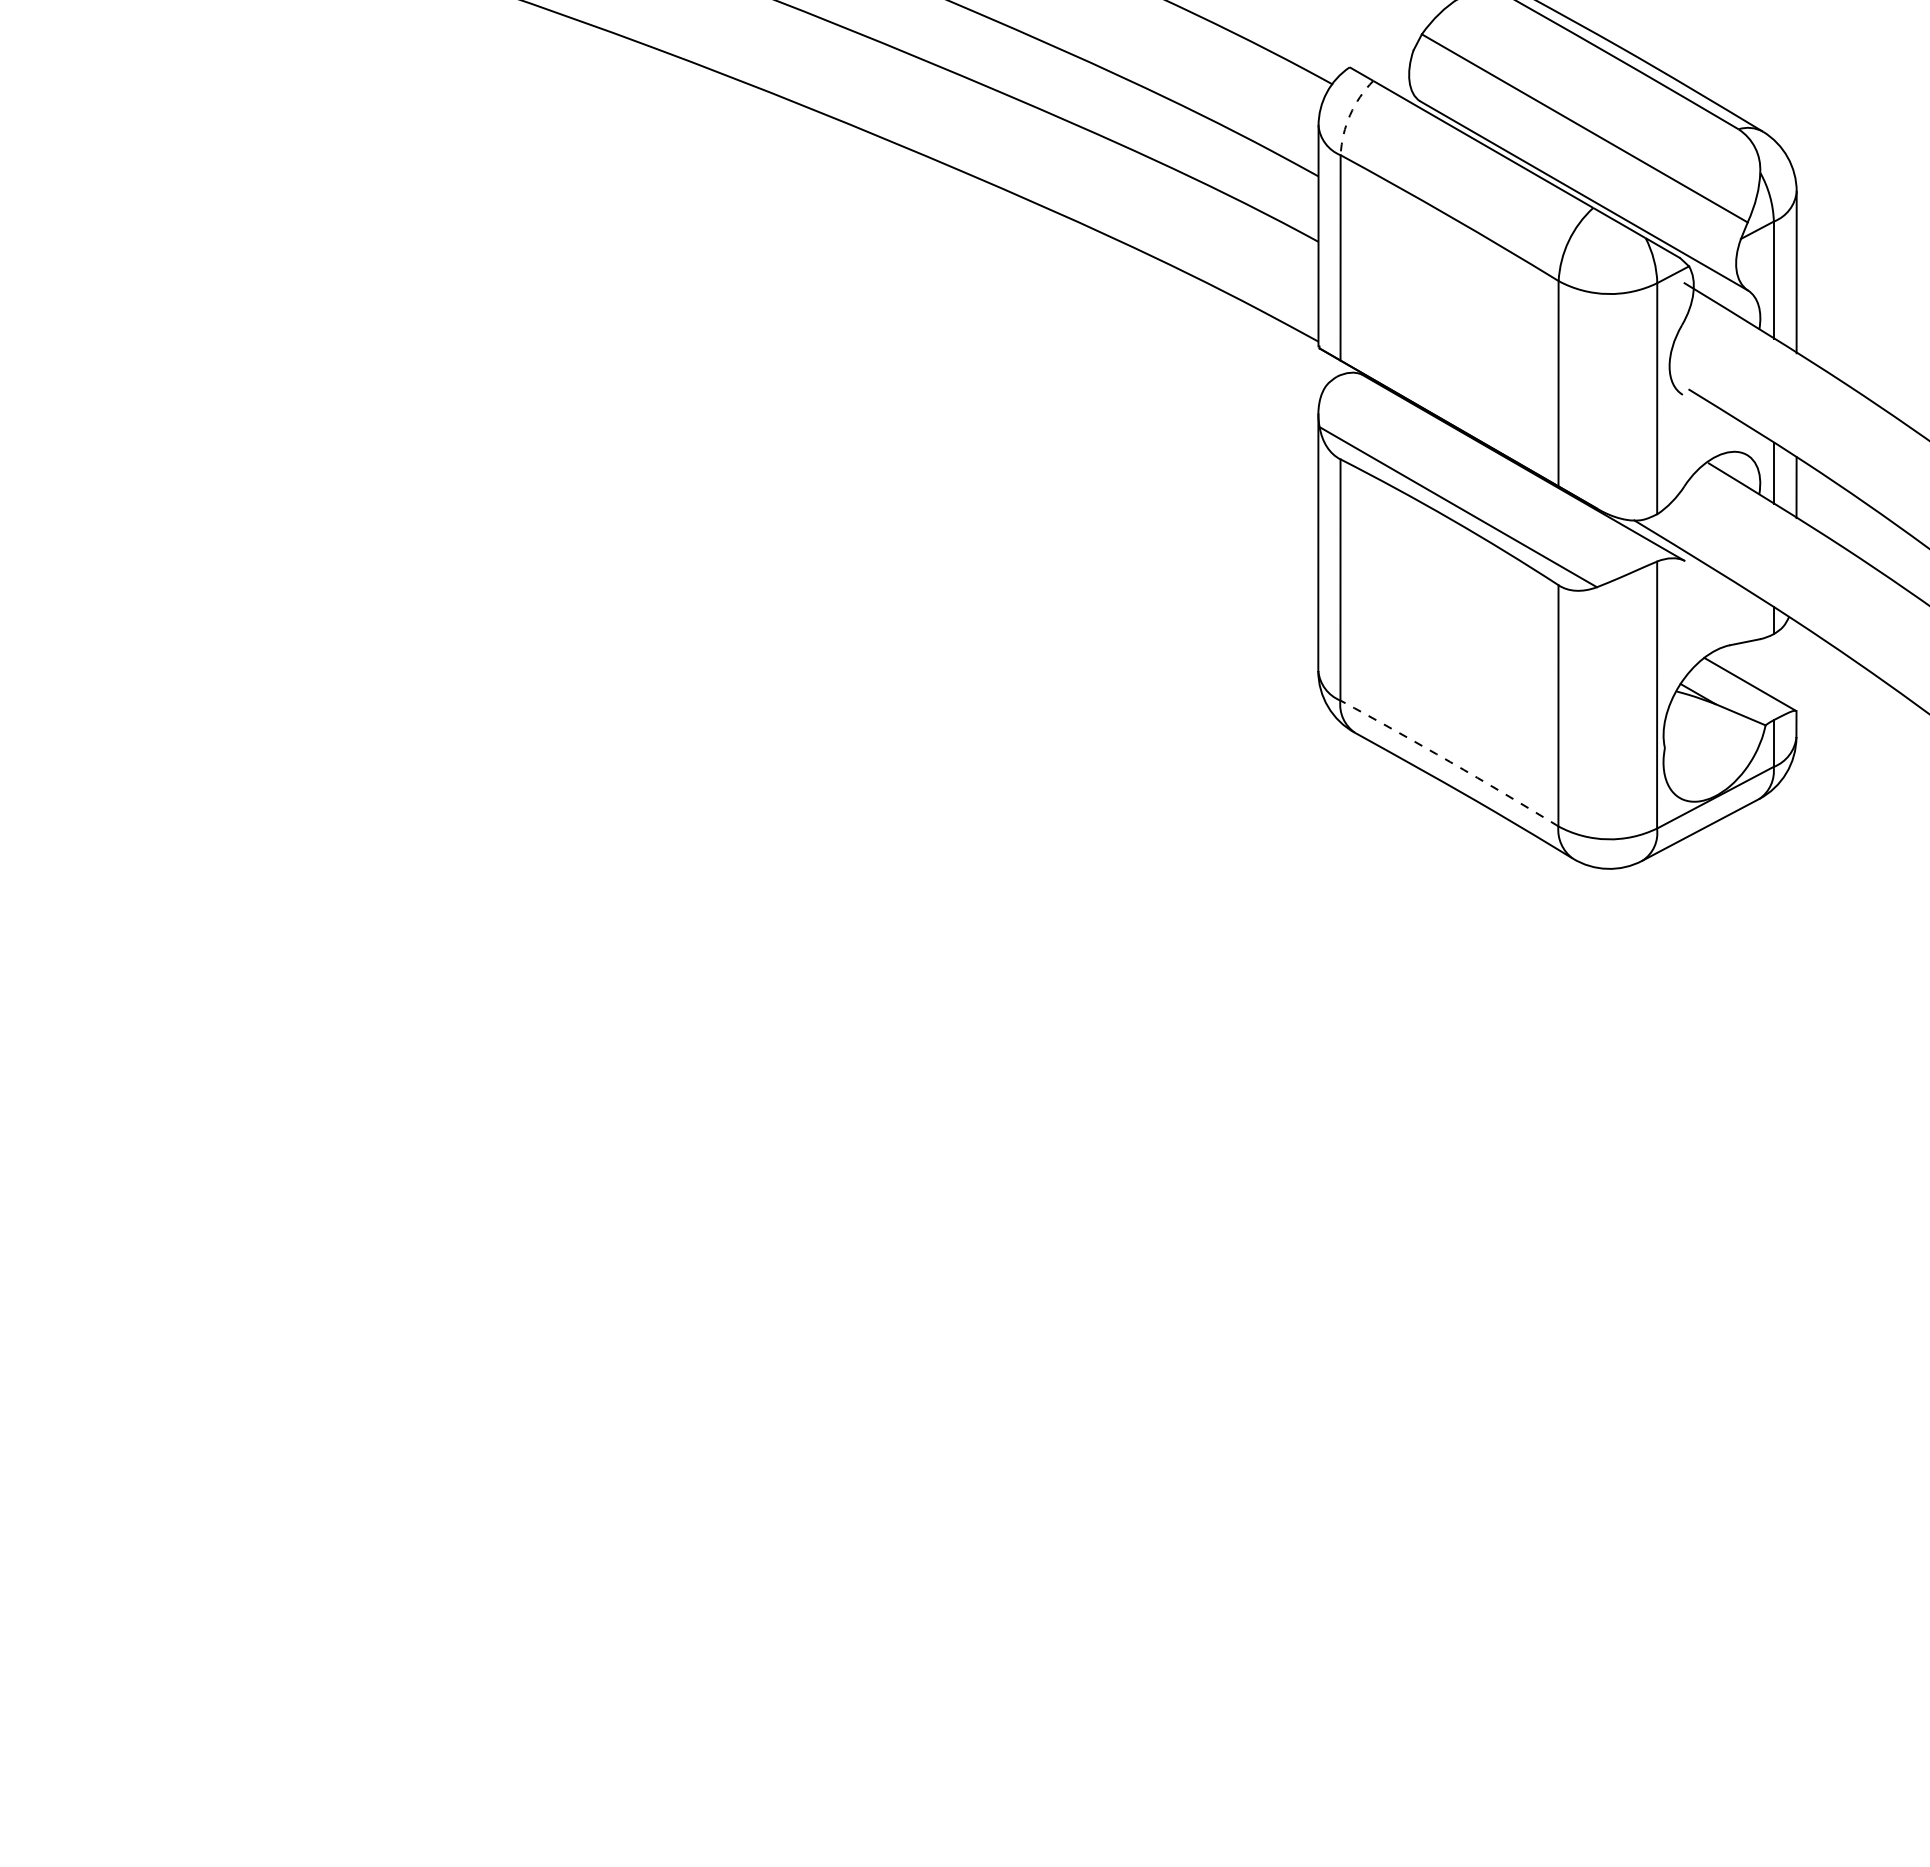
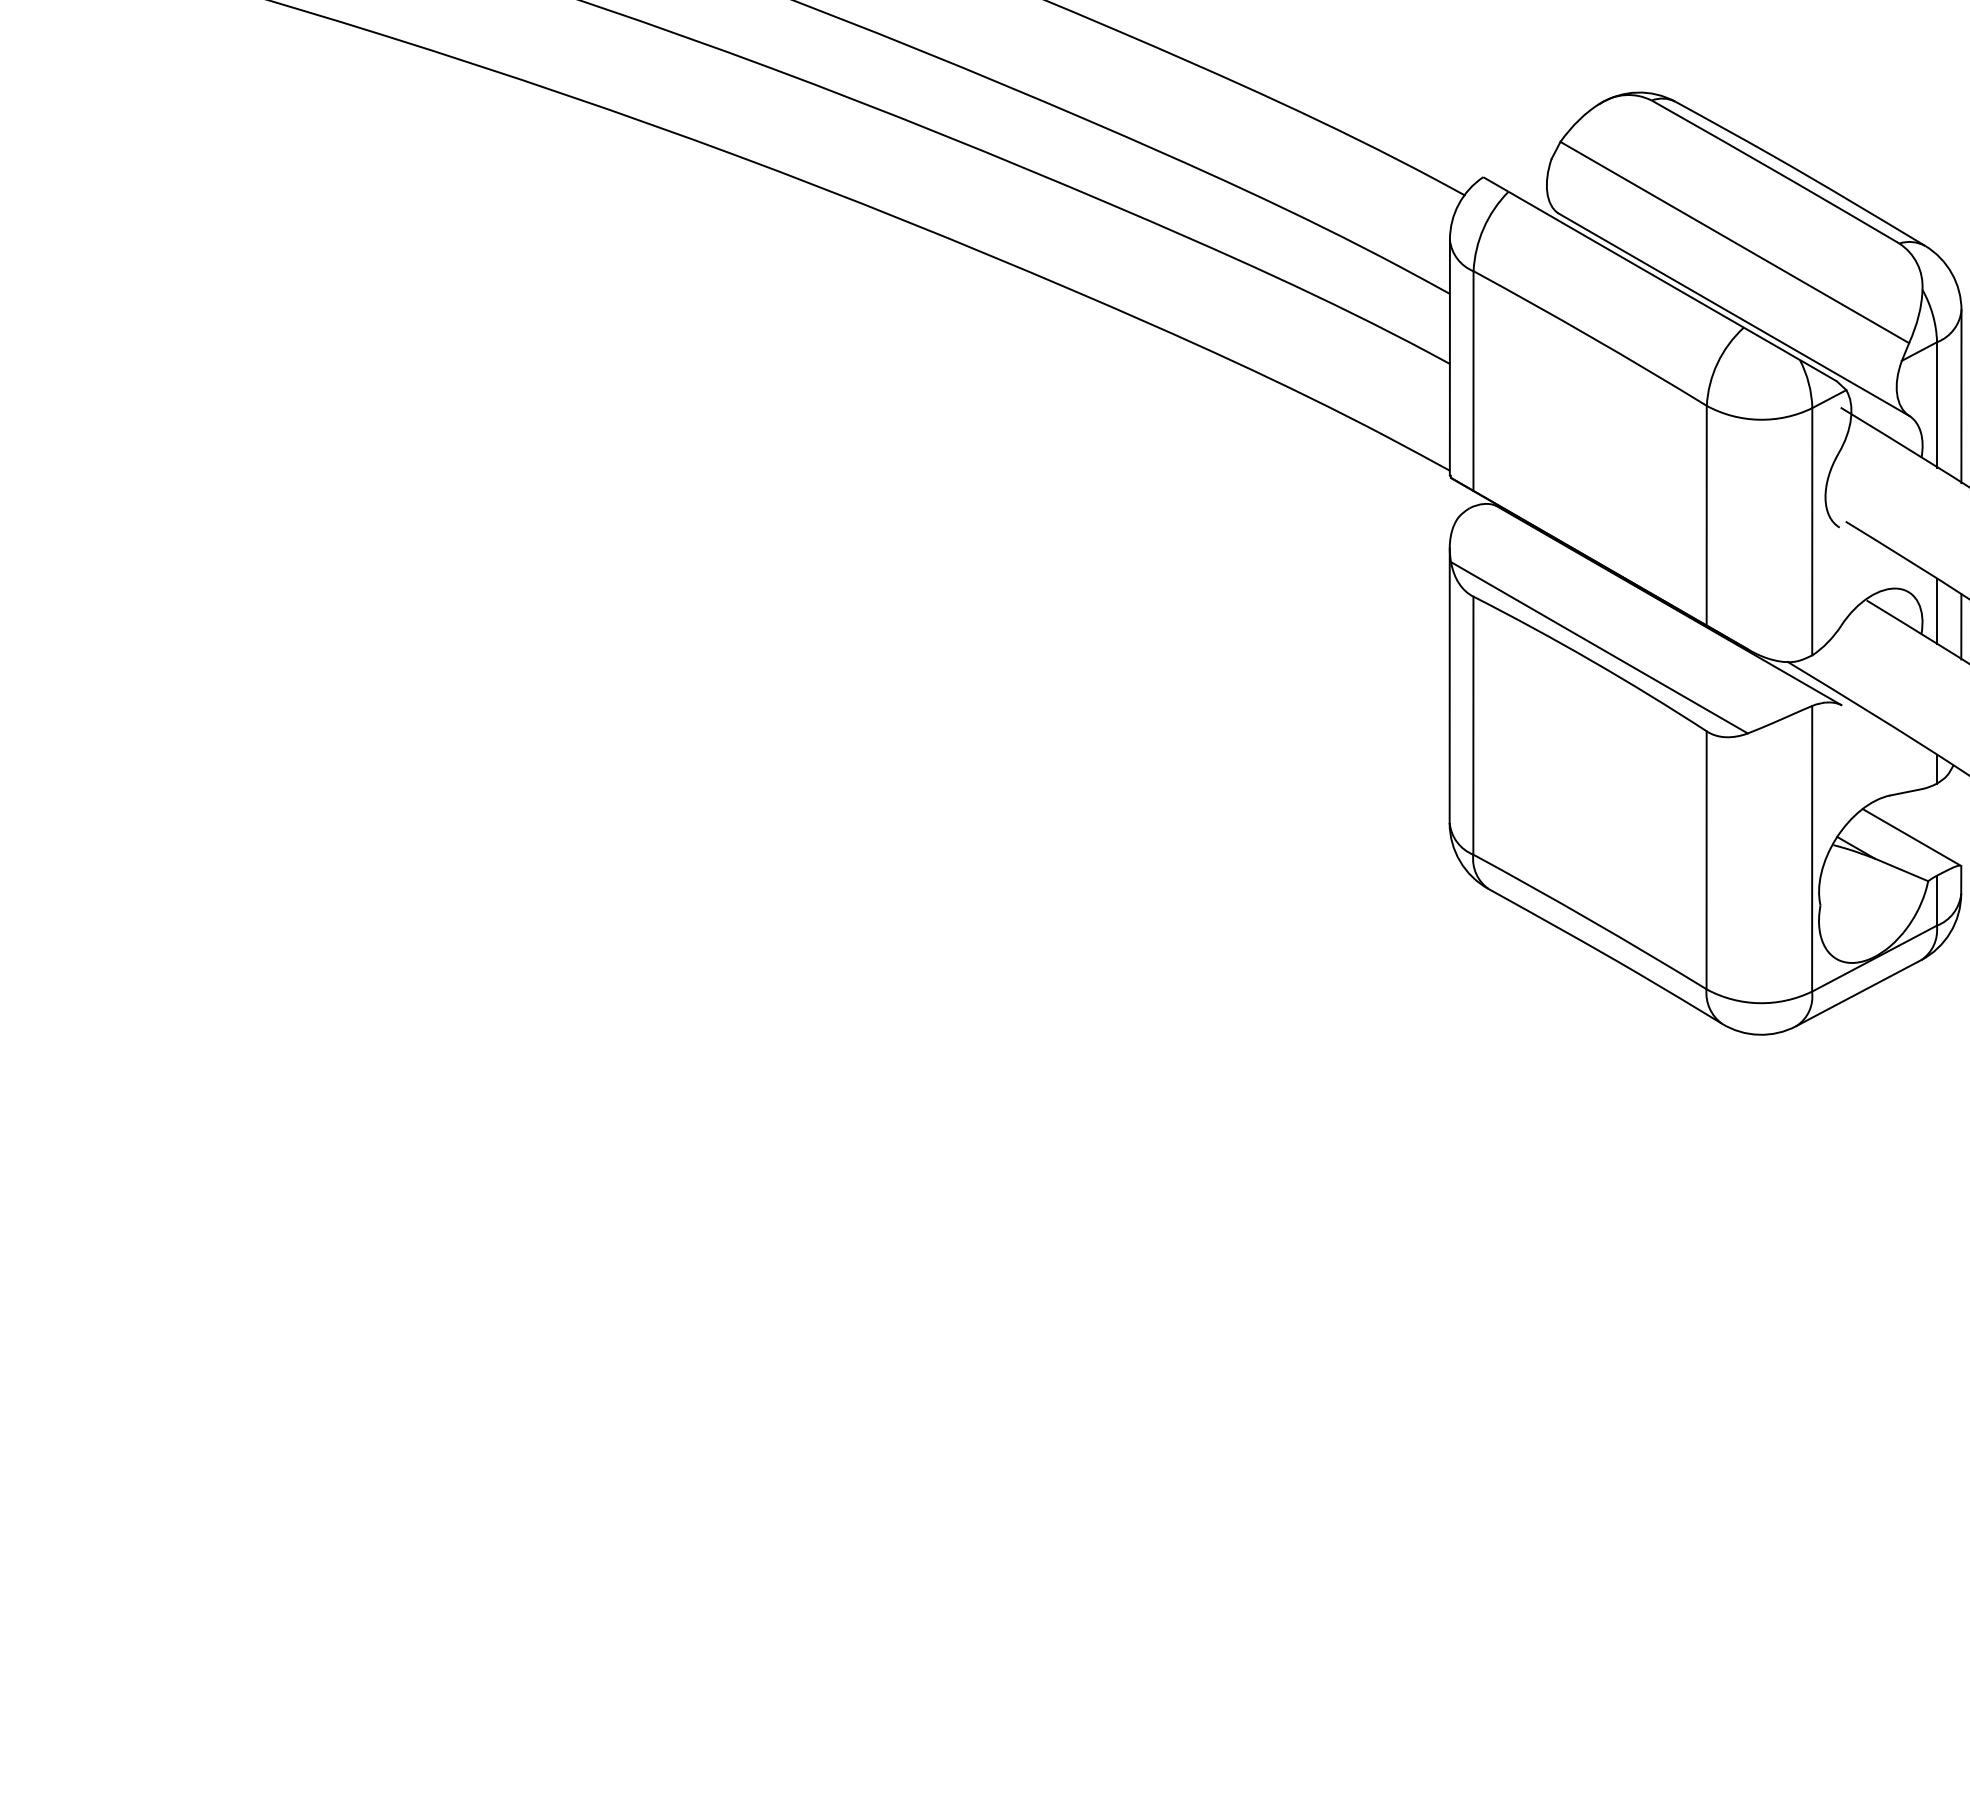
arc: (1350, 115) -> (1484, 228), dashed -> solid
arc: (1450, 762) -> (1591, 920), dashed -> solid

